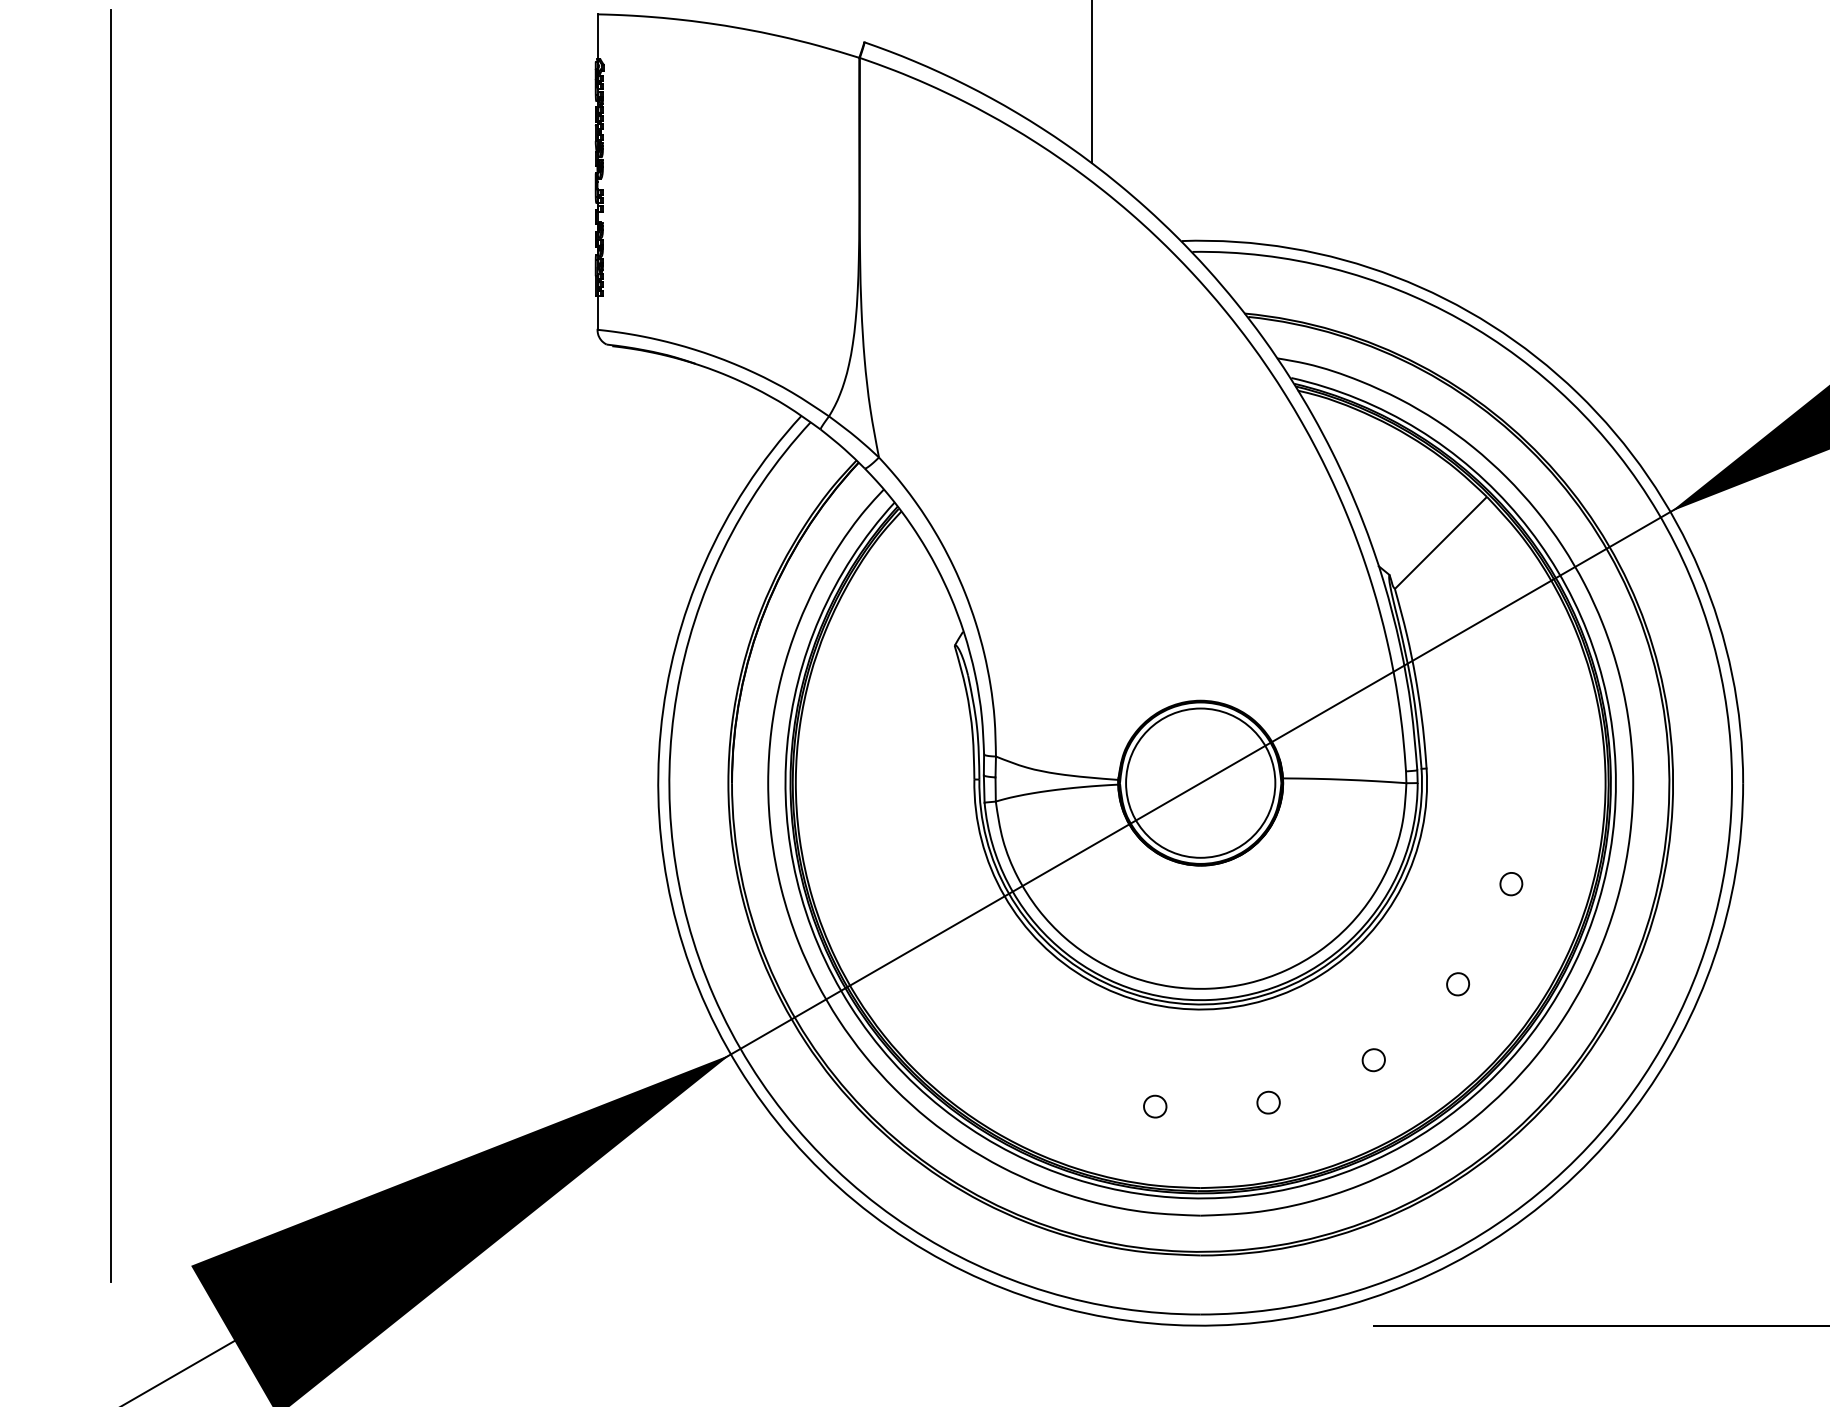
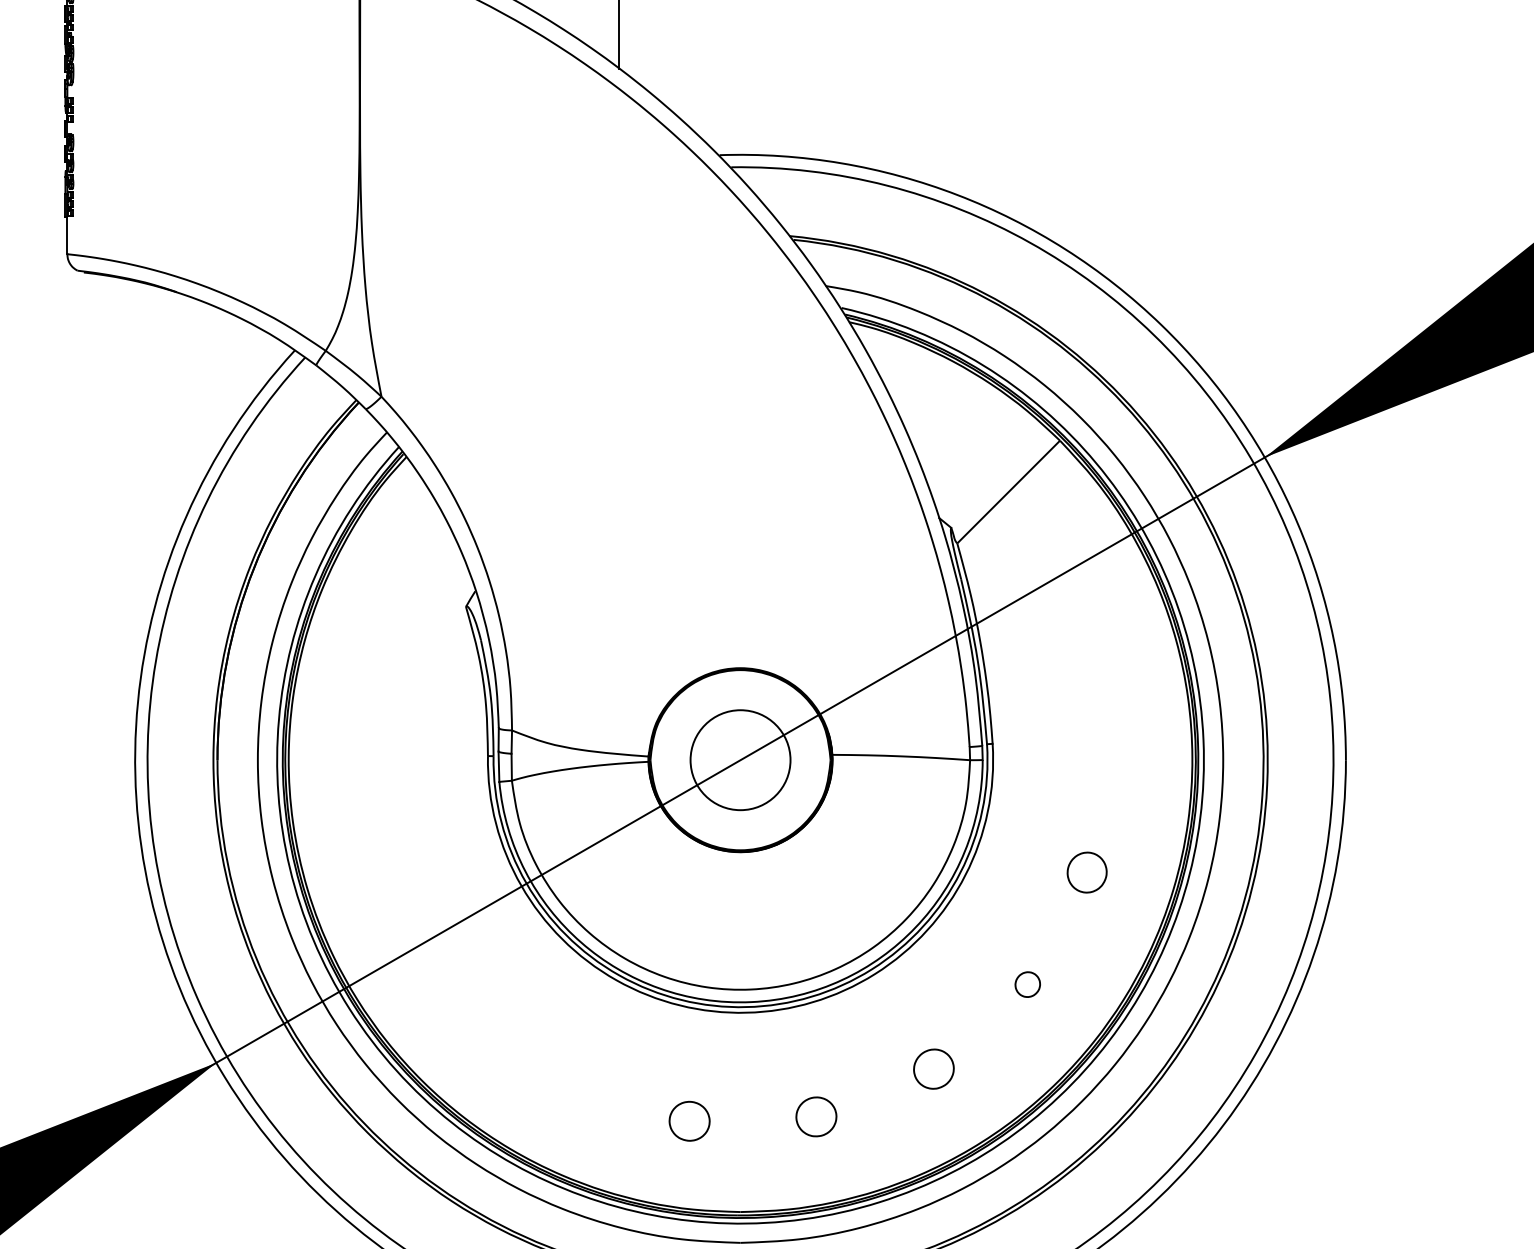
circle: (1200, 782) -> (740, 759), size x0.6
part: (1511, 884) -> (1087, 873), size x1.6
part: (1373, 1060) -> (933, 1069), size x1.6
part: (1268, 1102) -> (816, 1116), size x1.6
part: (1155, 1106) -> (690, 1121), size x1.6

